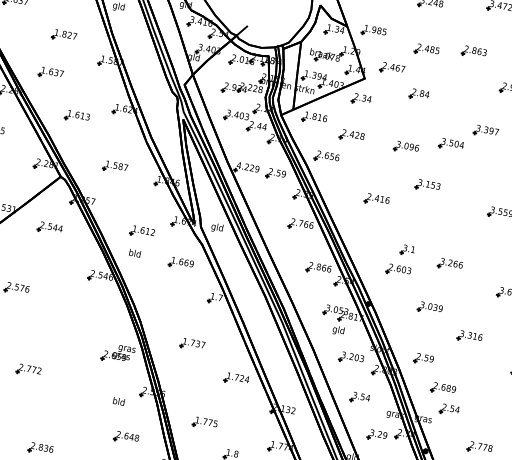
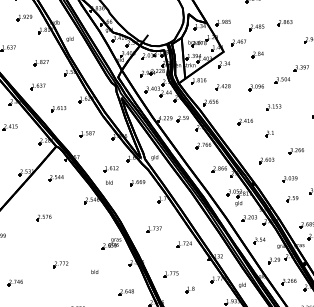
part: (407, 249) -> (269, 133), moved
part: (423, 359) -> (292, 199), moved
text: (118, 400) -> (94, 271), moved

